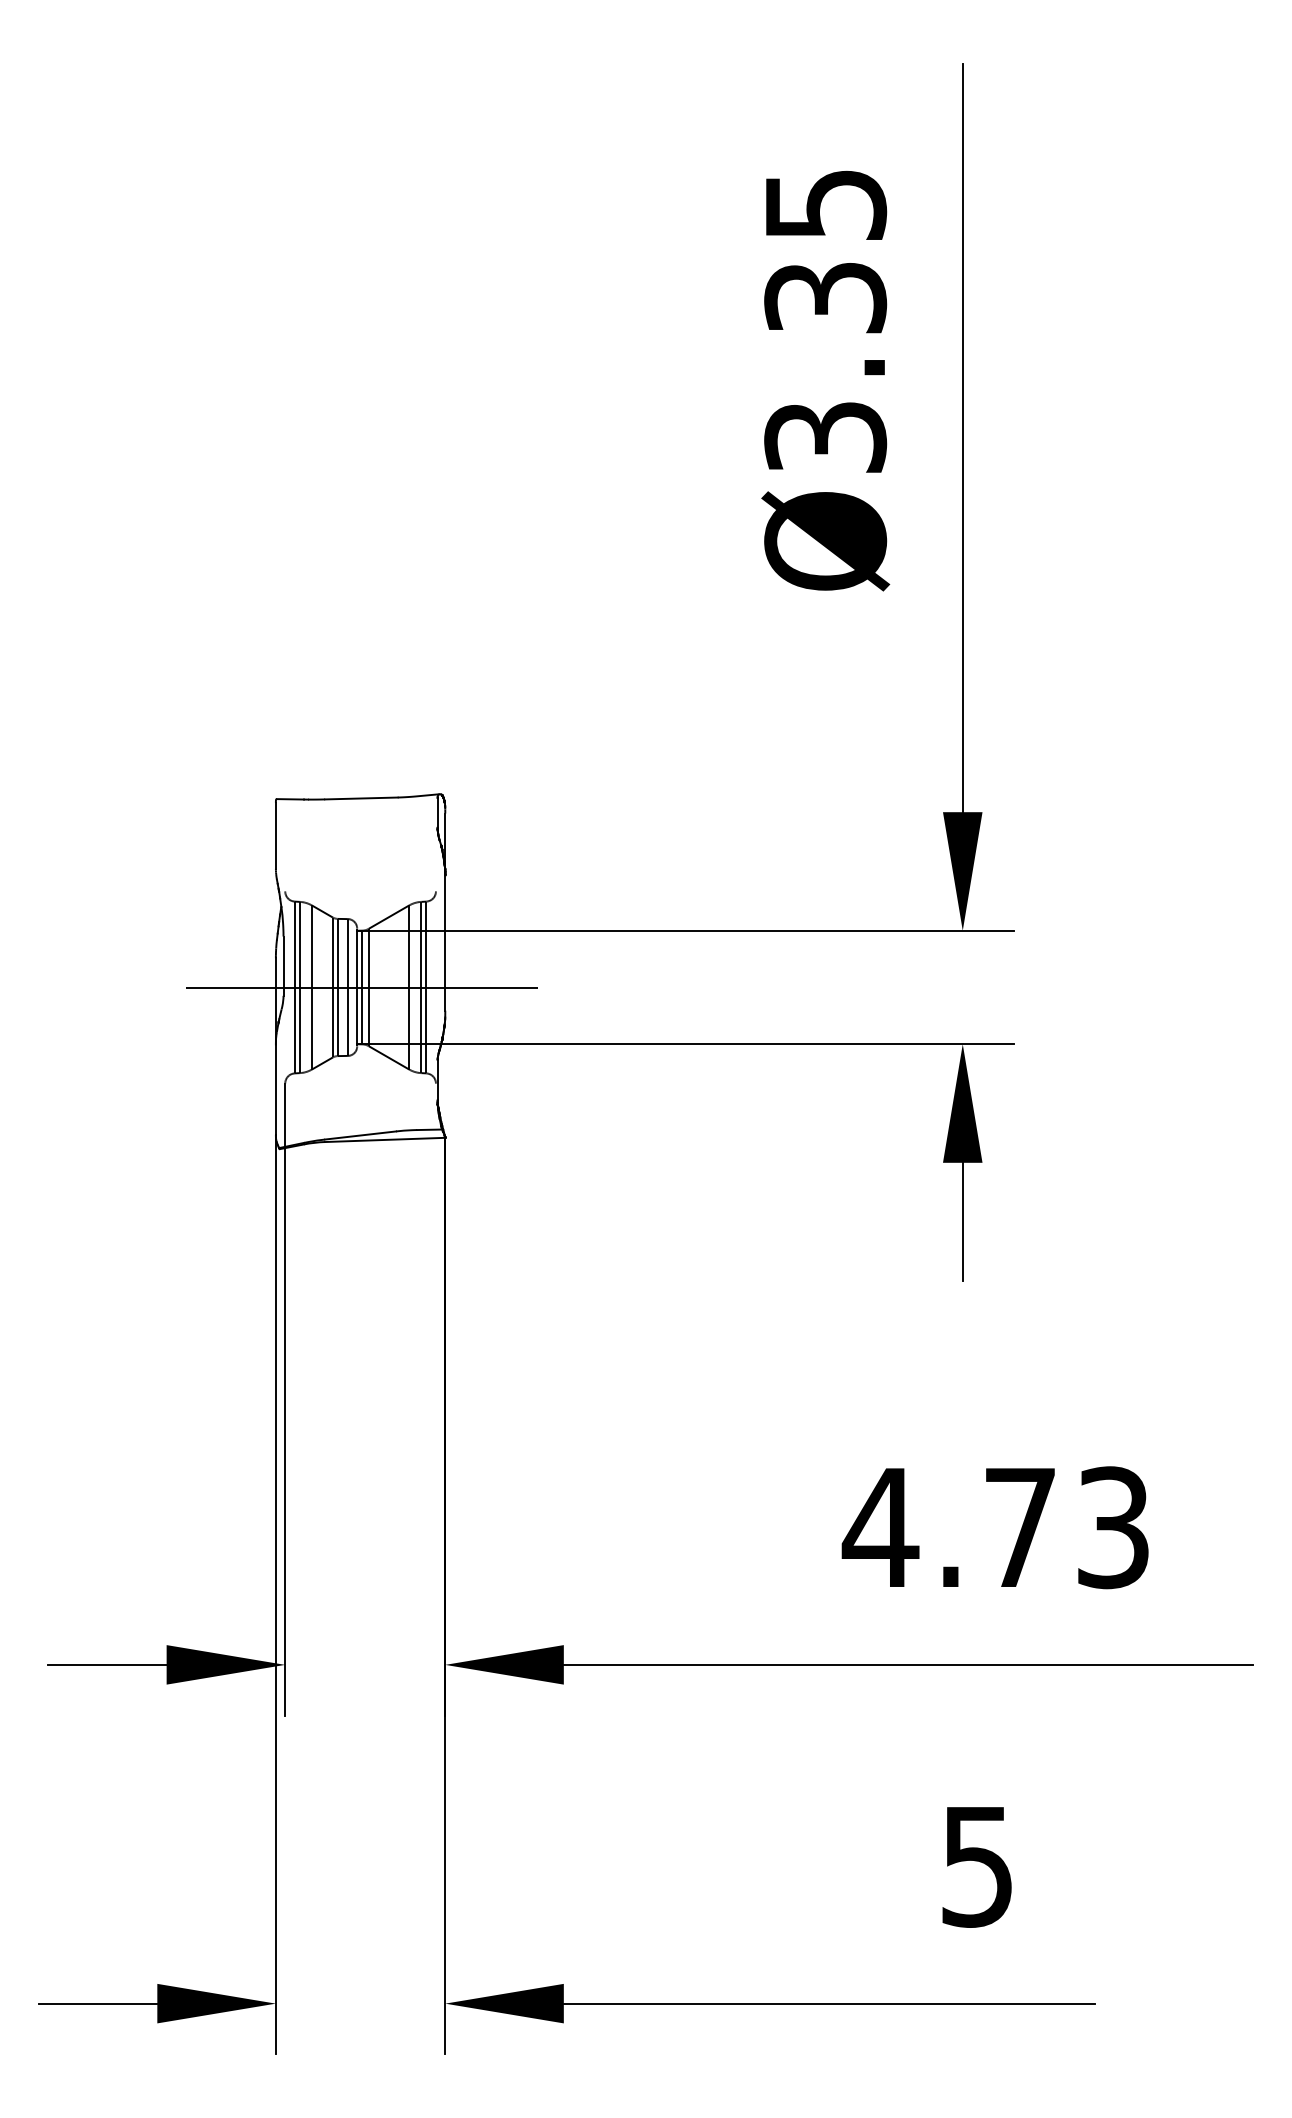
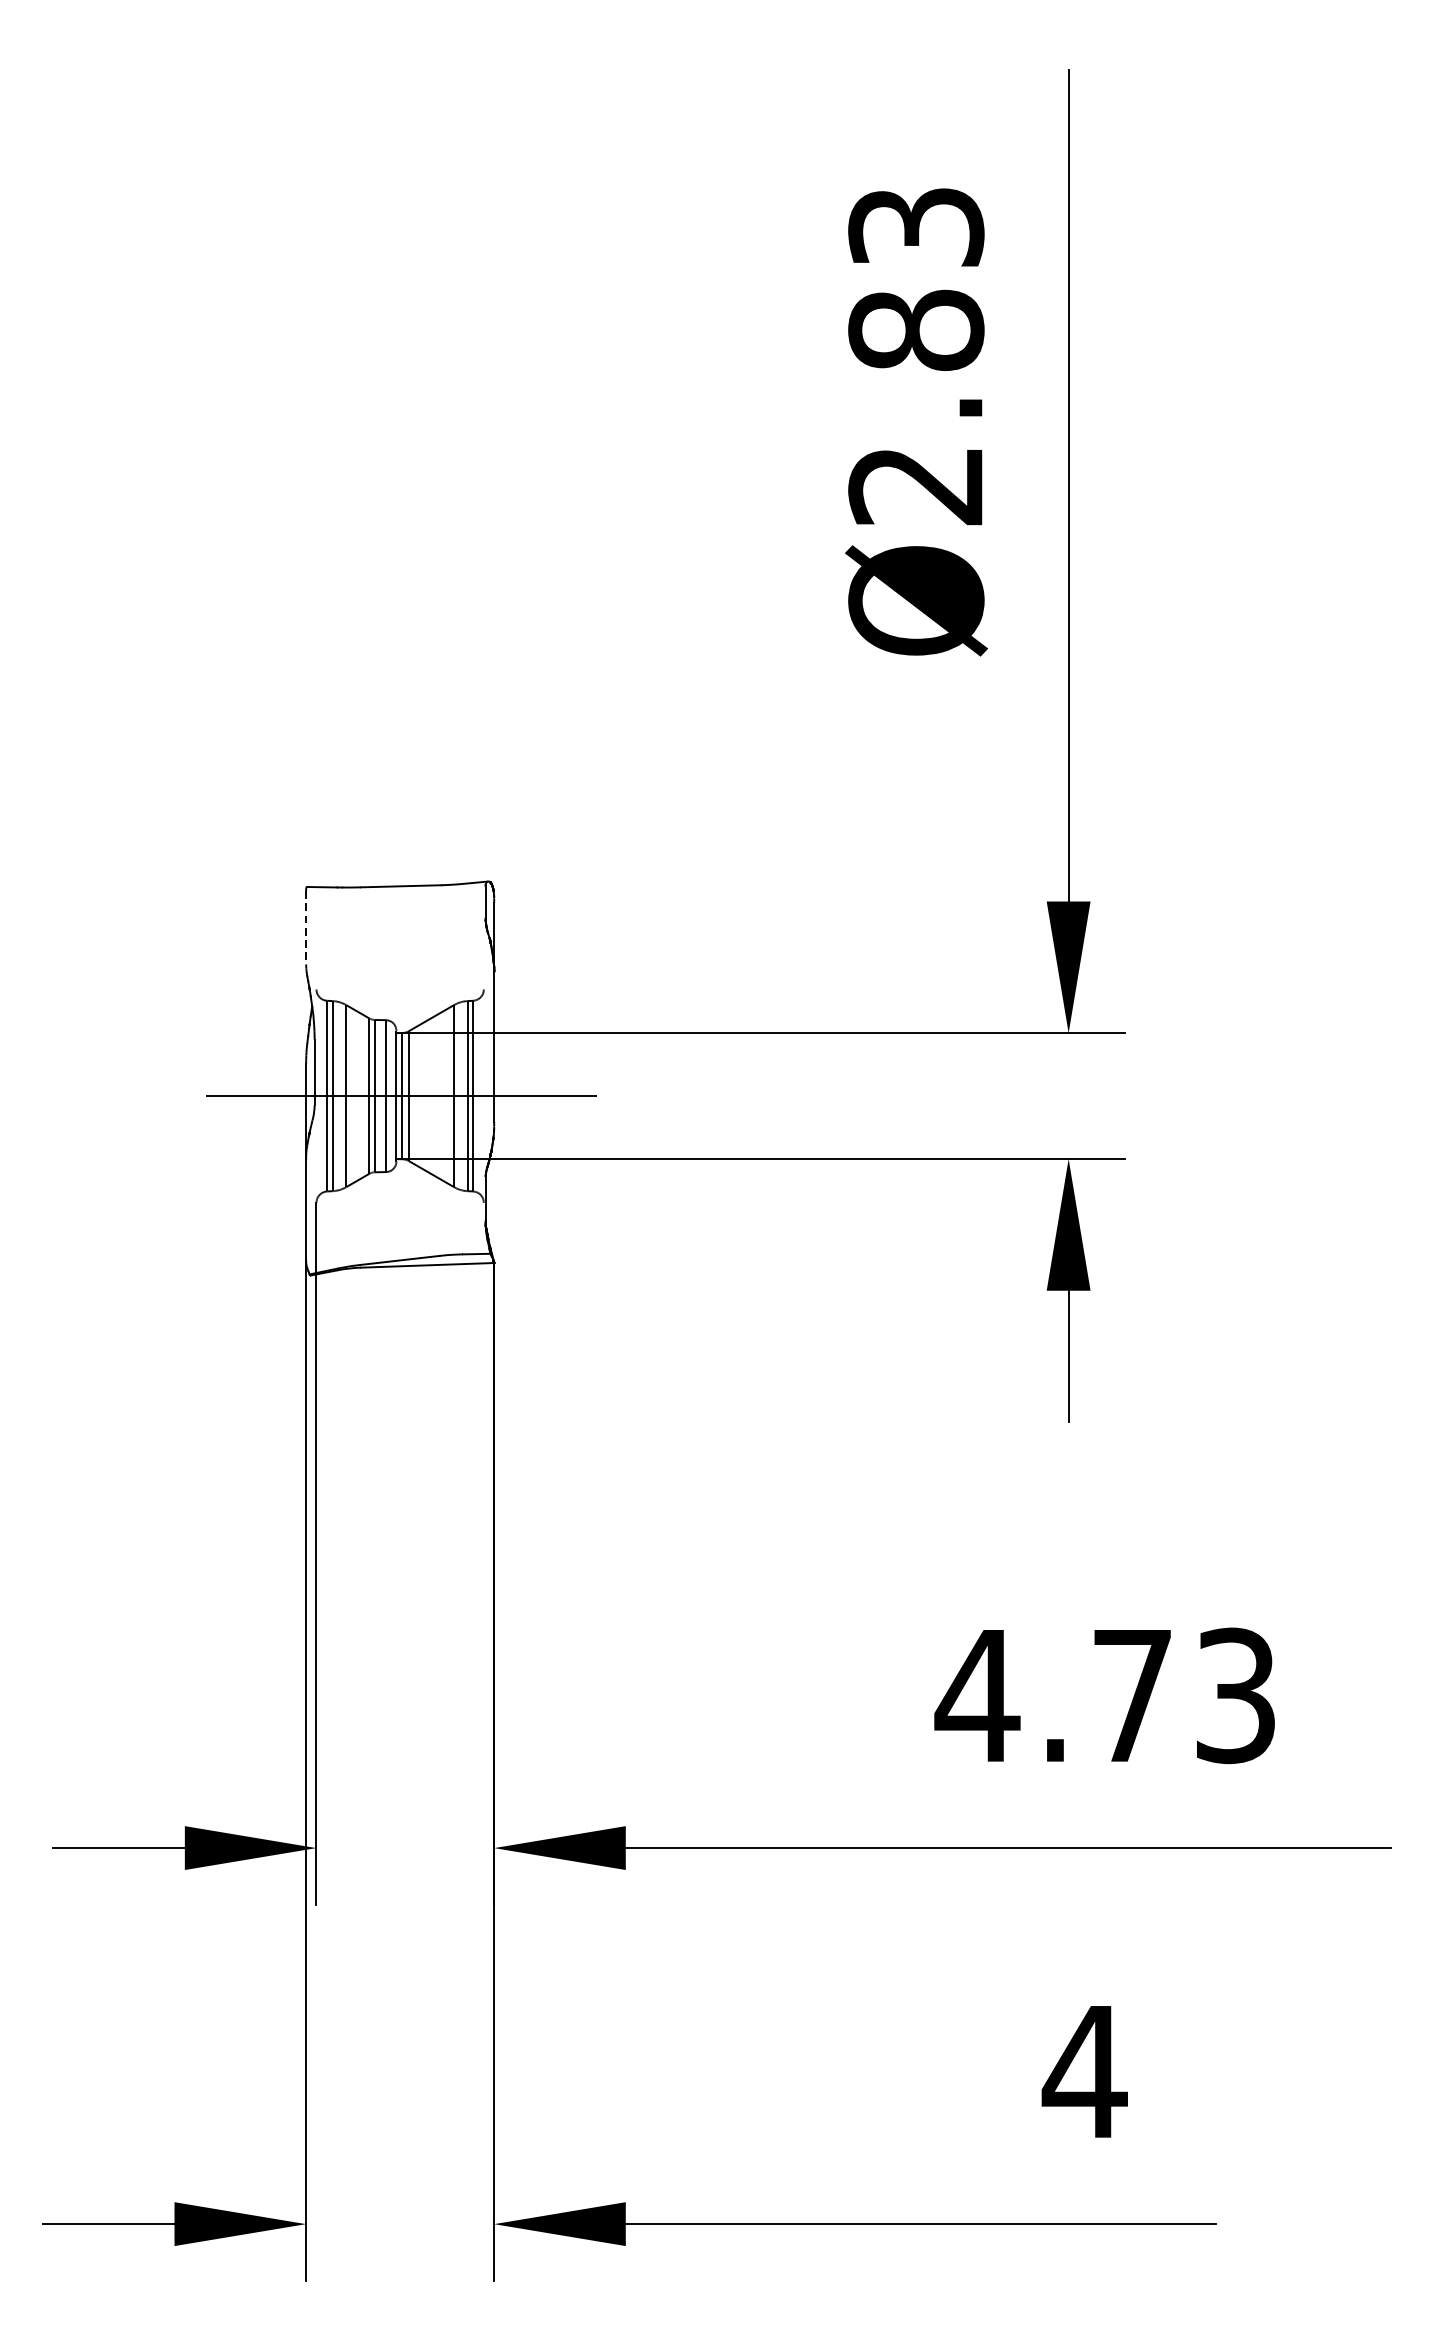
text: (825, 321) -> (916, 356), Ø3.35 -> Ø2.83
line: (275, 835) -> (305, 927), solid -> dashed
text: (977, 1867) -> (1084, 2073), 5 -> 4

